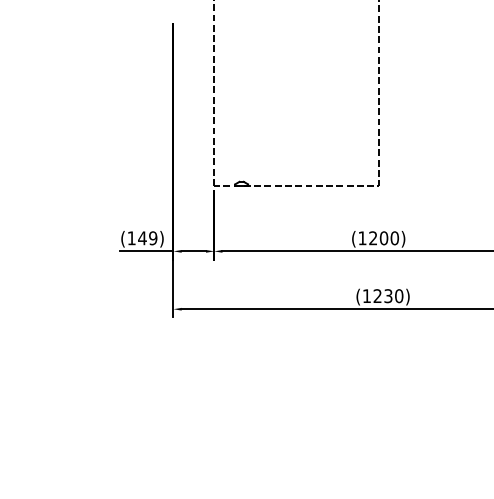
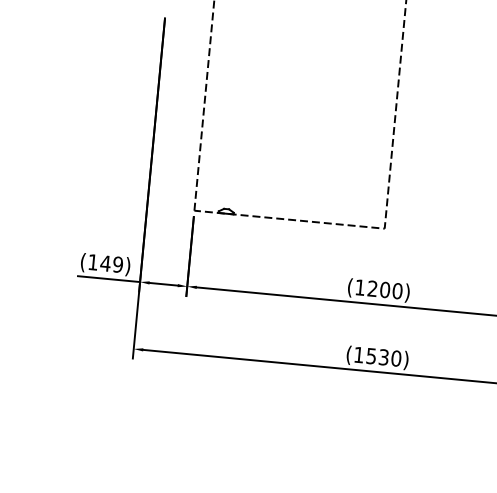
text: (377, 296) -> (371, 356), (1230) -> (1530)

